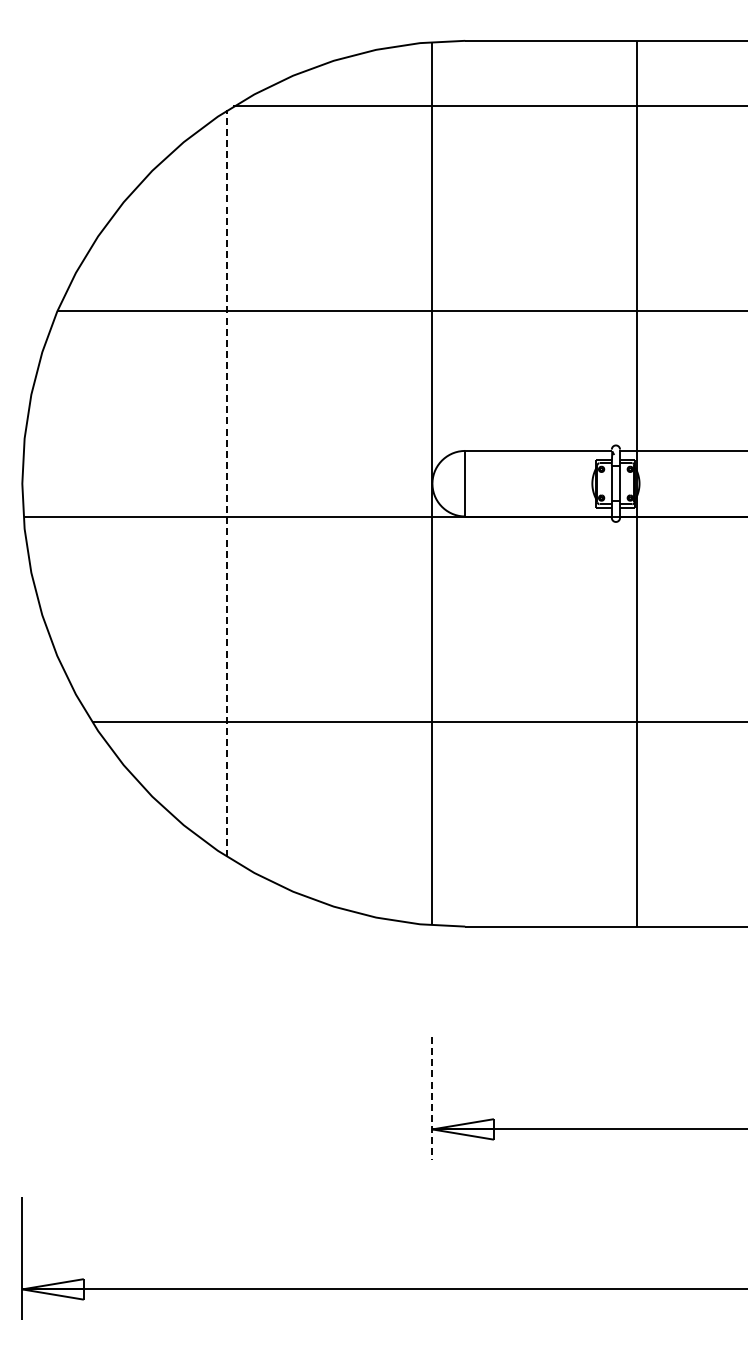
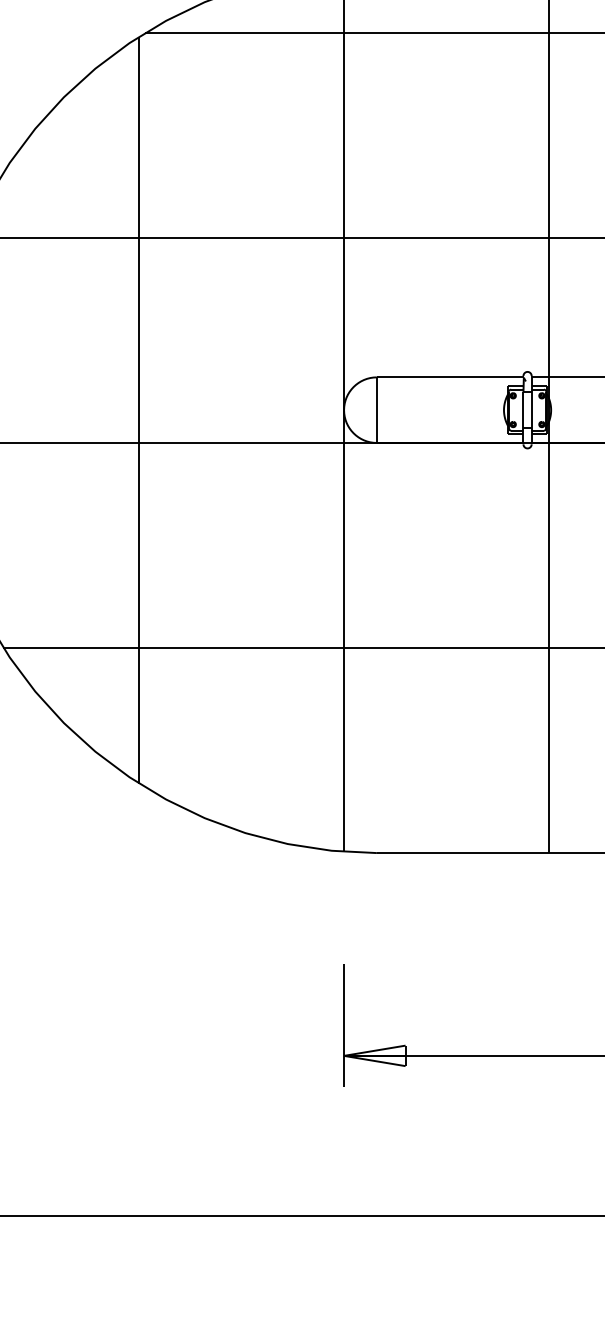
line: (227, 483) -> (139, 409), dashed -> solid
line: (432, 1098) -> (344, 1024), dashed -> solid

